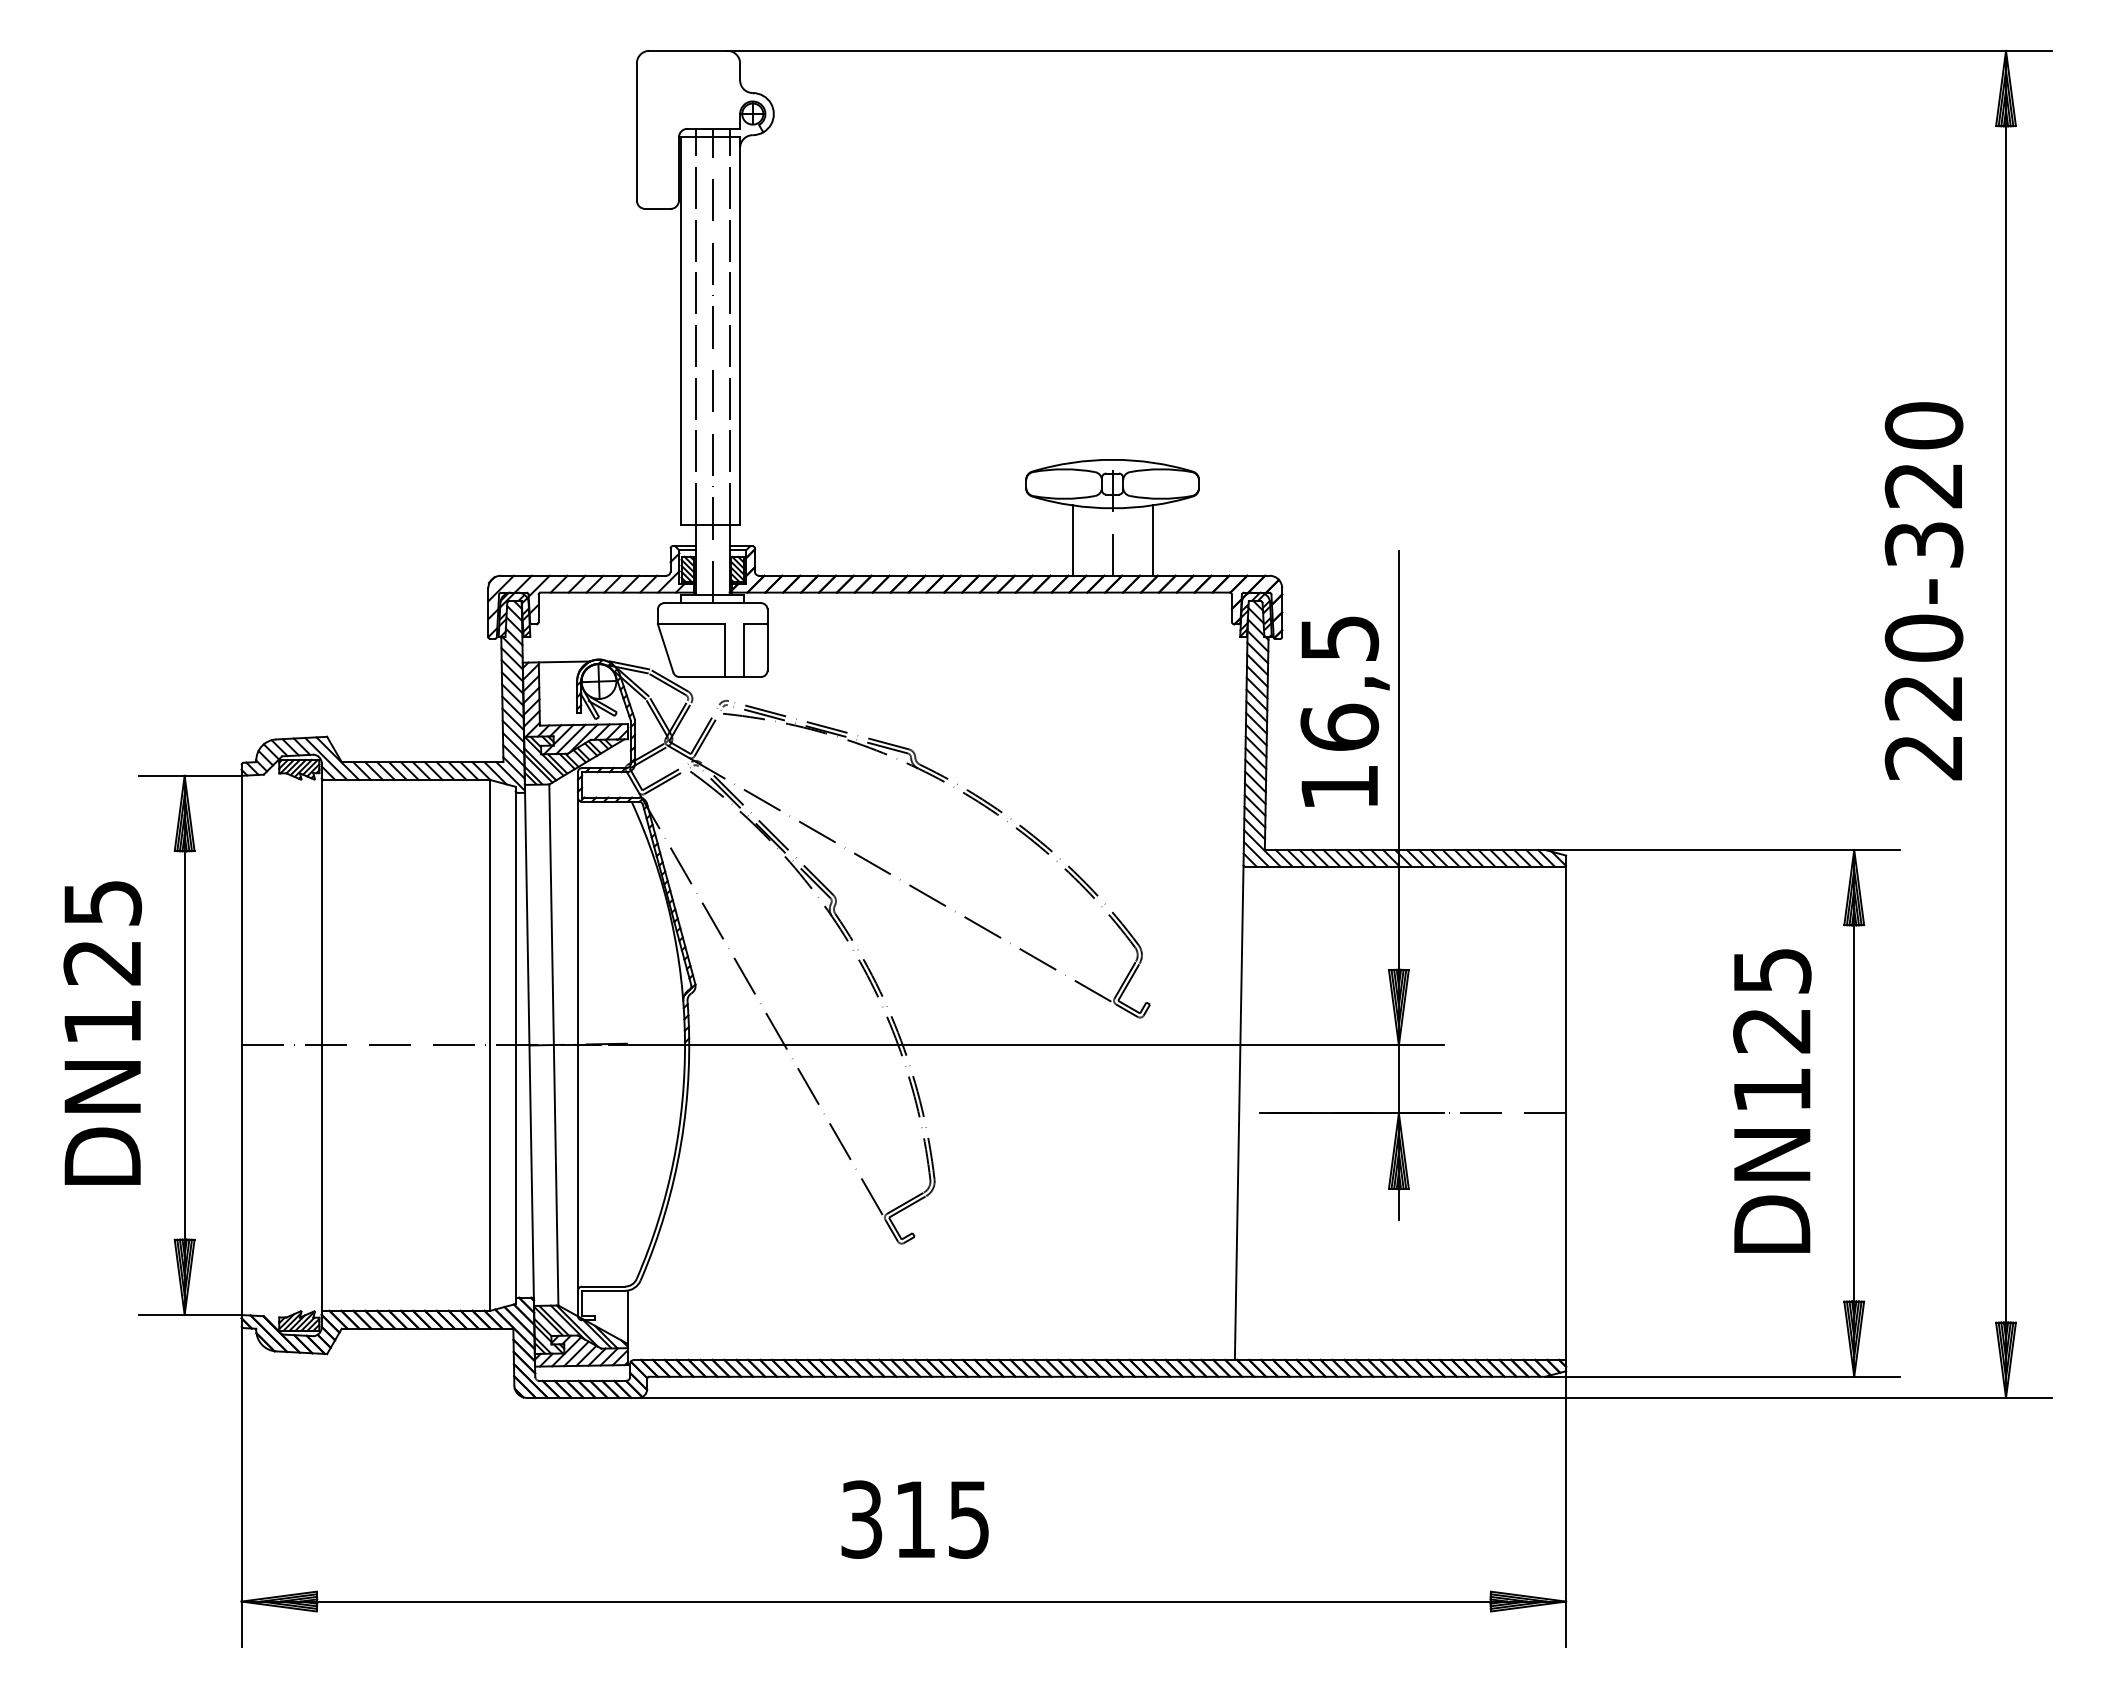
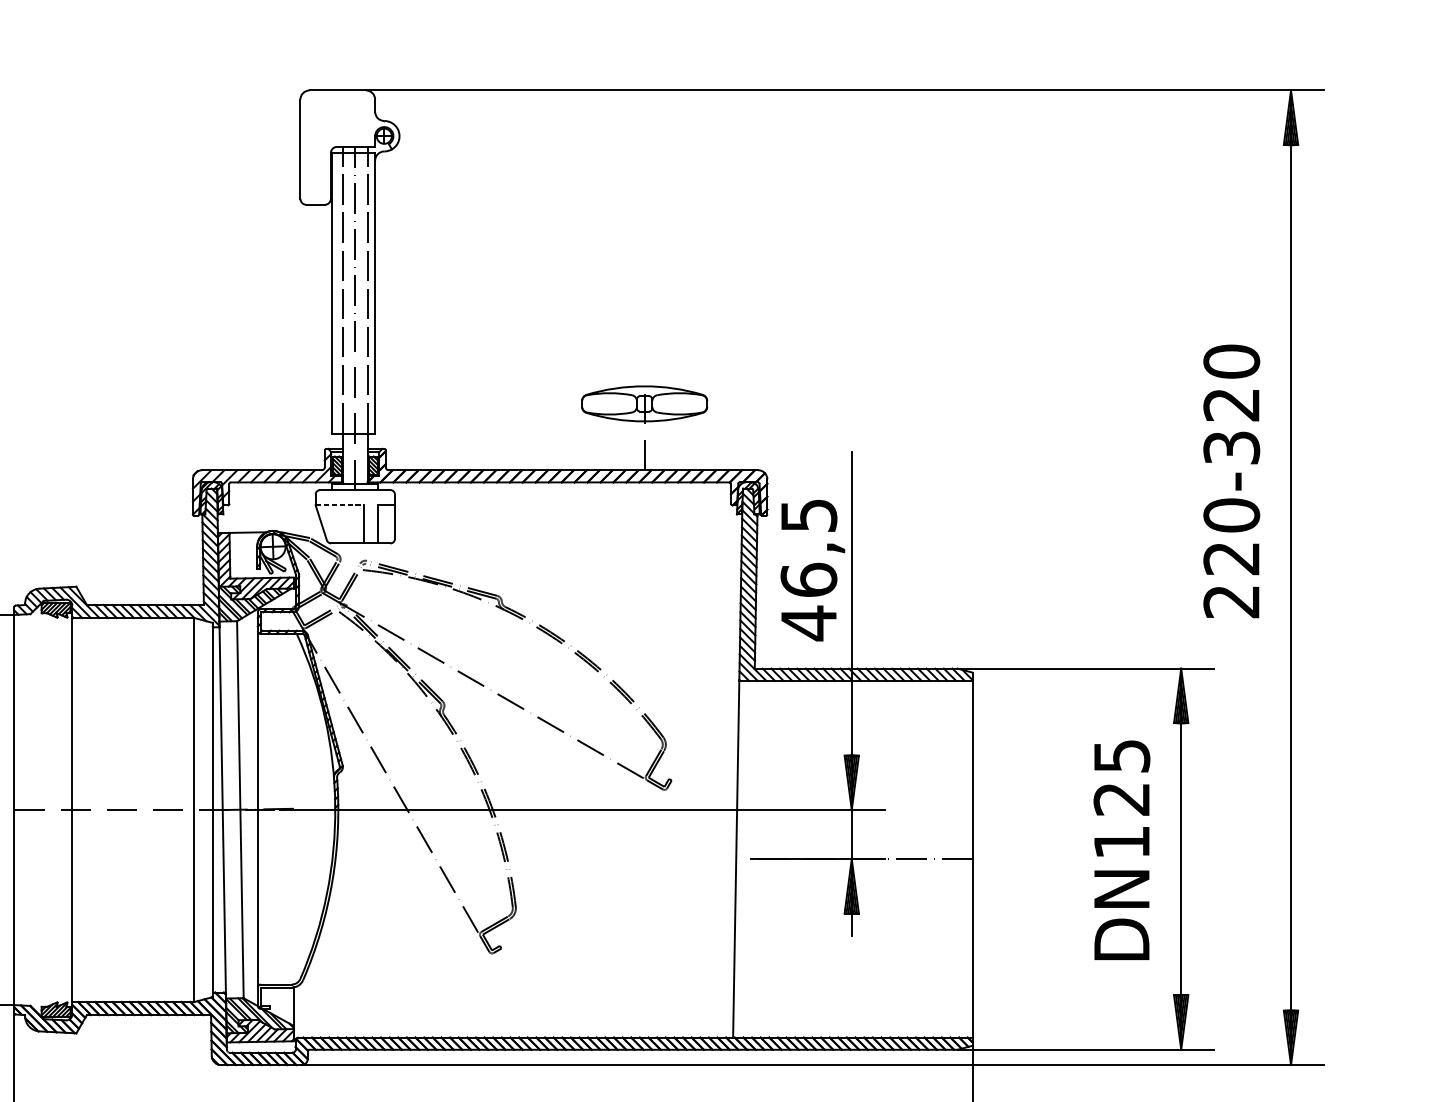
line: (1072, 540) -> (615, 444), removed
line: (1152, 540) -> (673, 444), removed
line: (691, 624) -> (339, 505), solid -> dashed
text: (1339, 787) -> (808, 623), 16,5 -> 46,5

